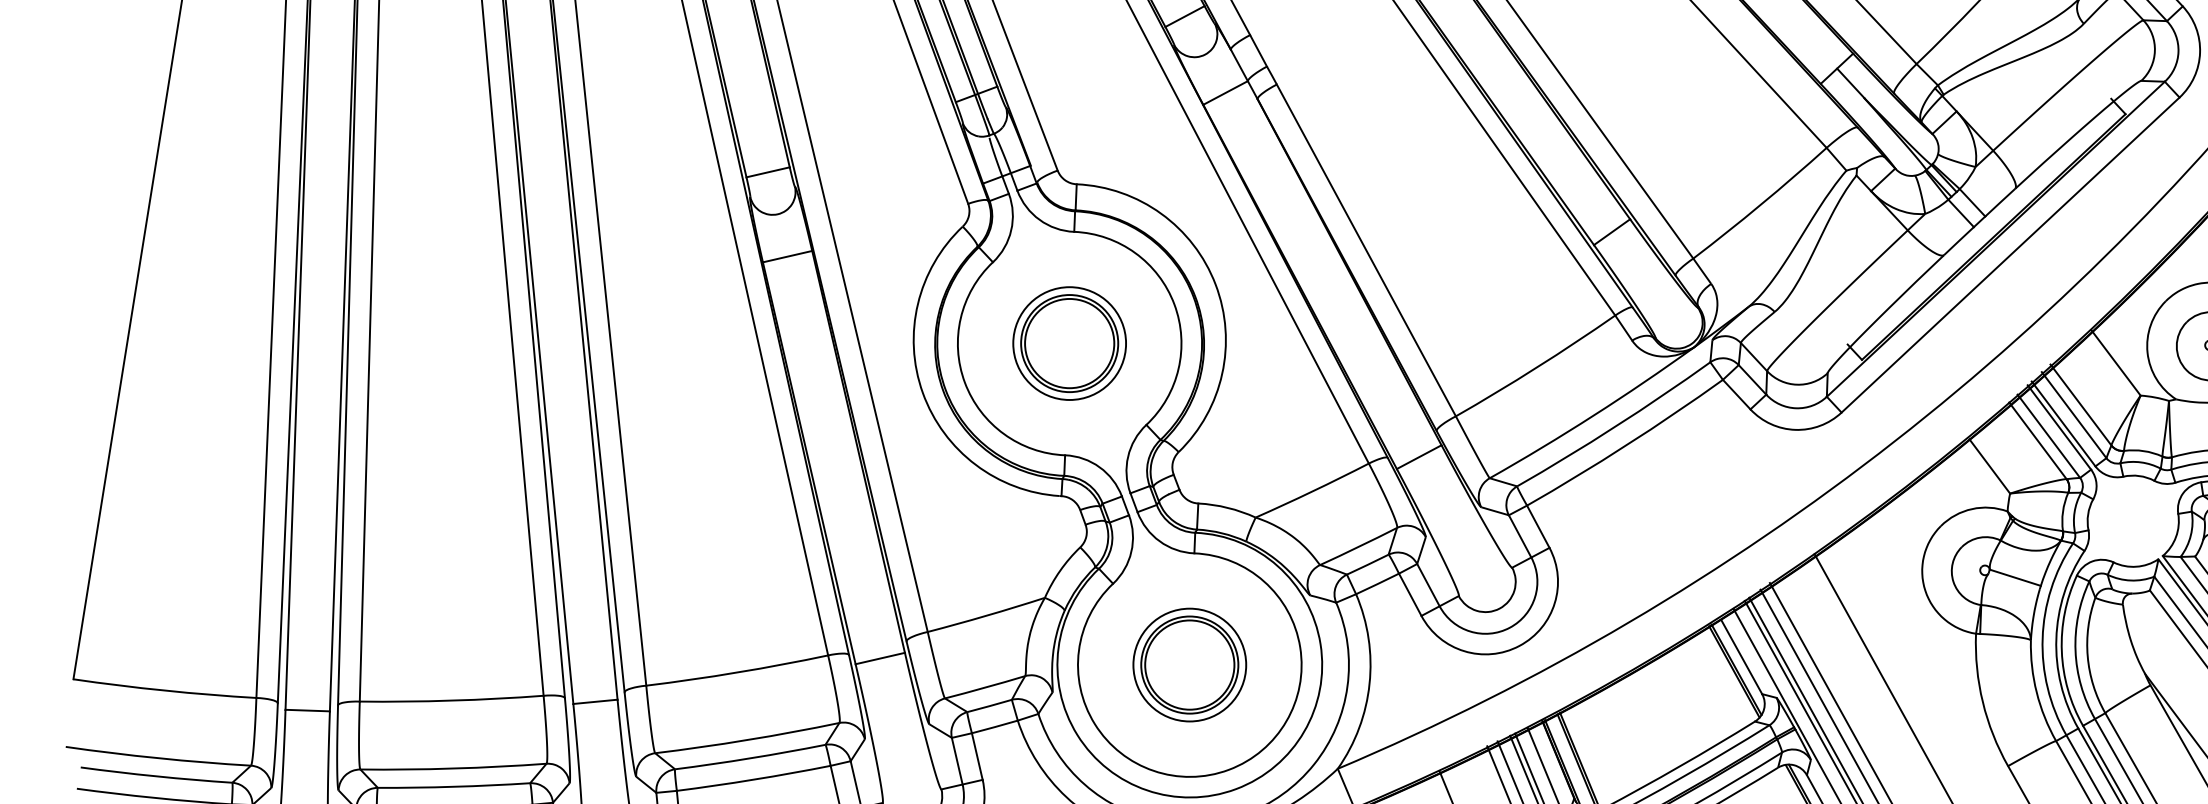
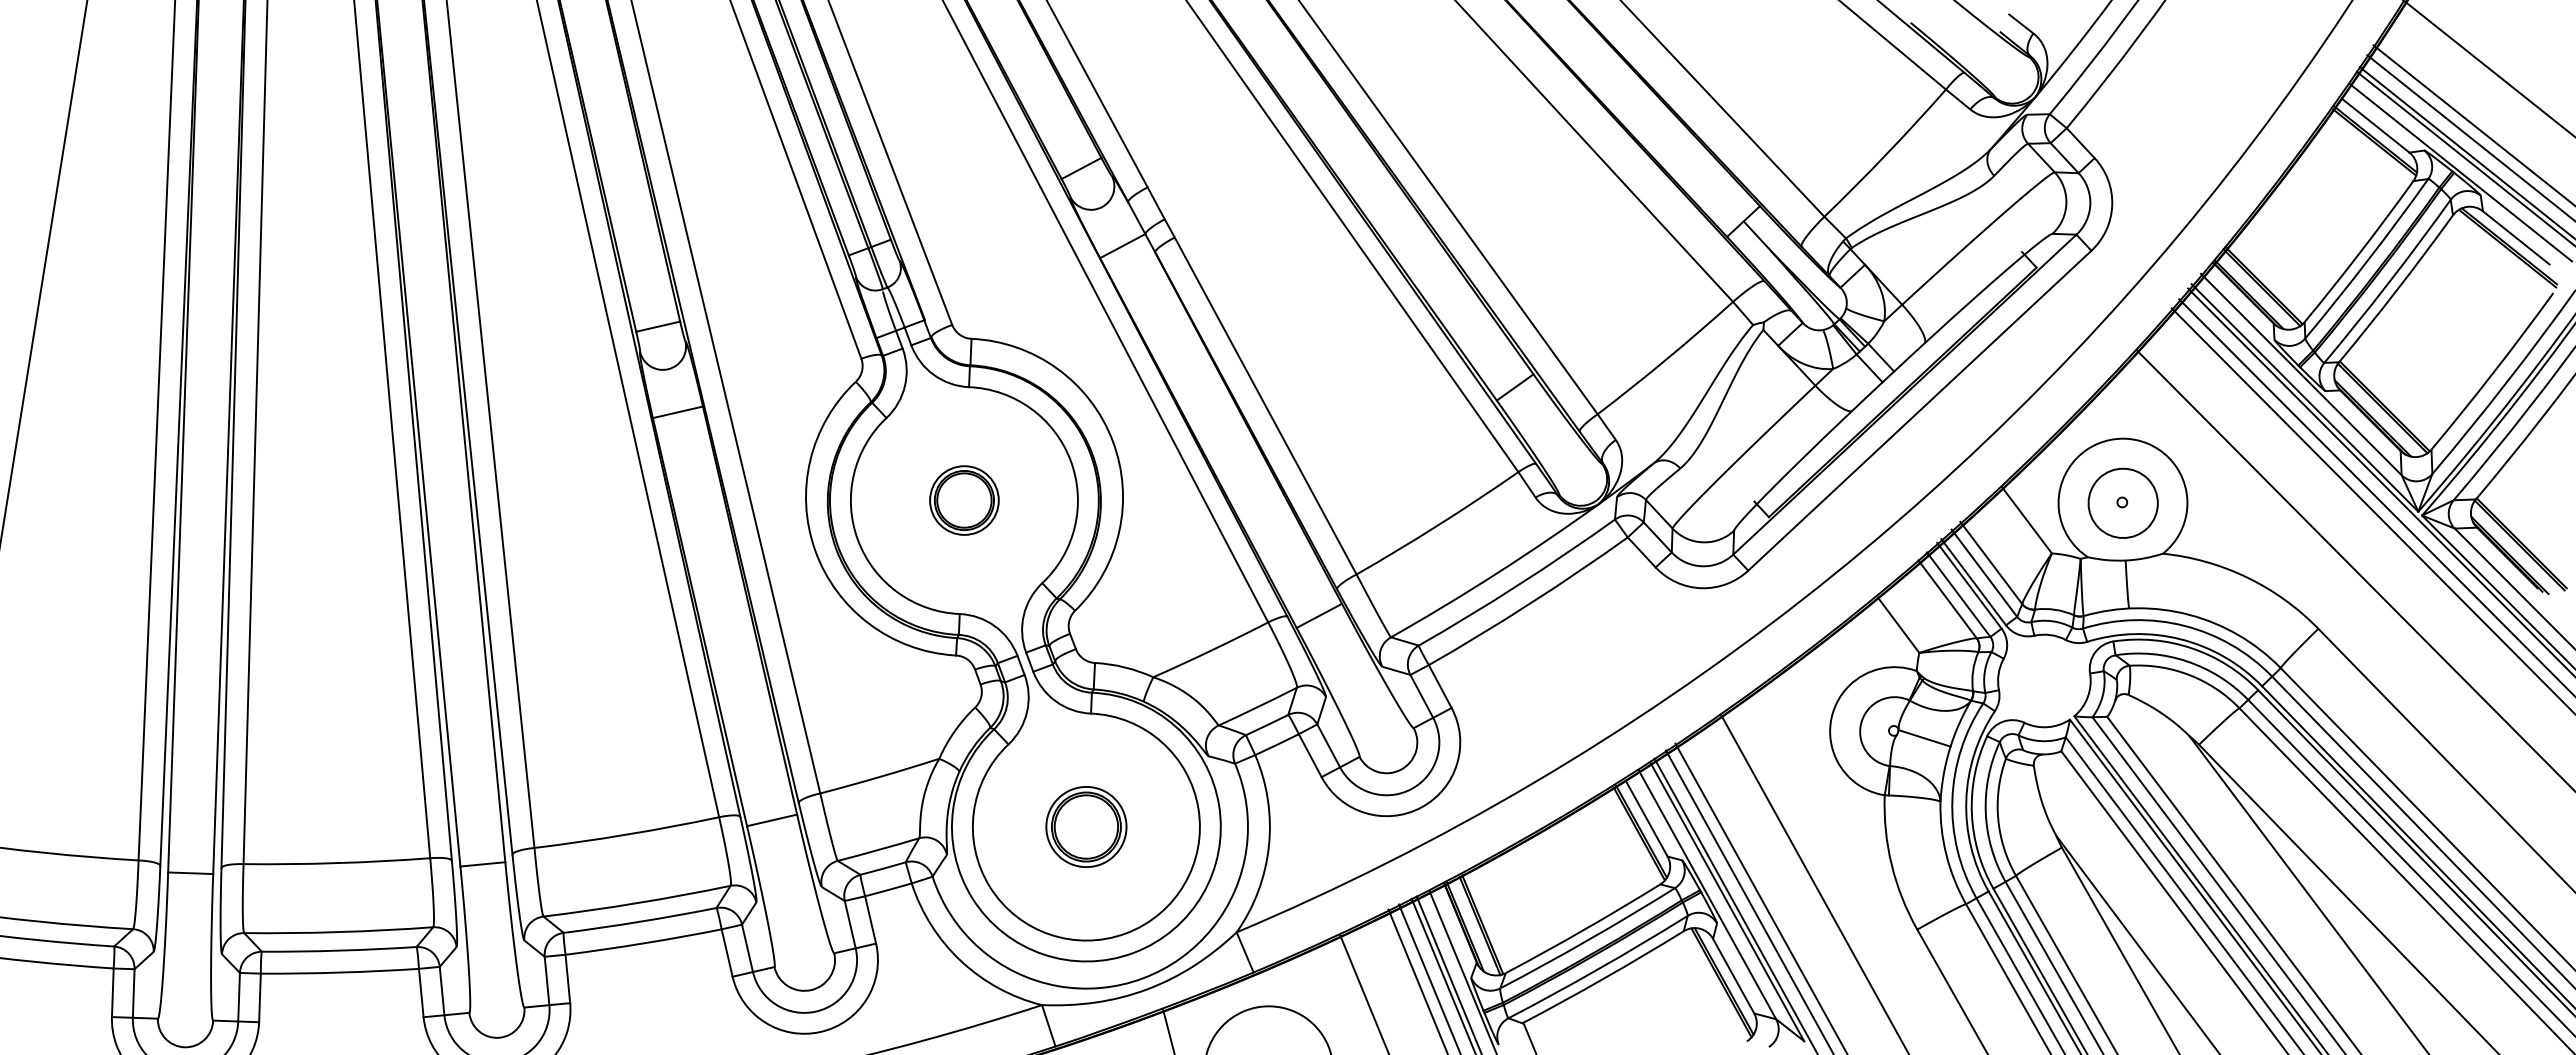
part: (1069, 343) -> (964, 500), size x0.6
part: (1189, 664) -> (1086, 826), size x0.7

